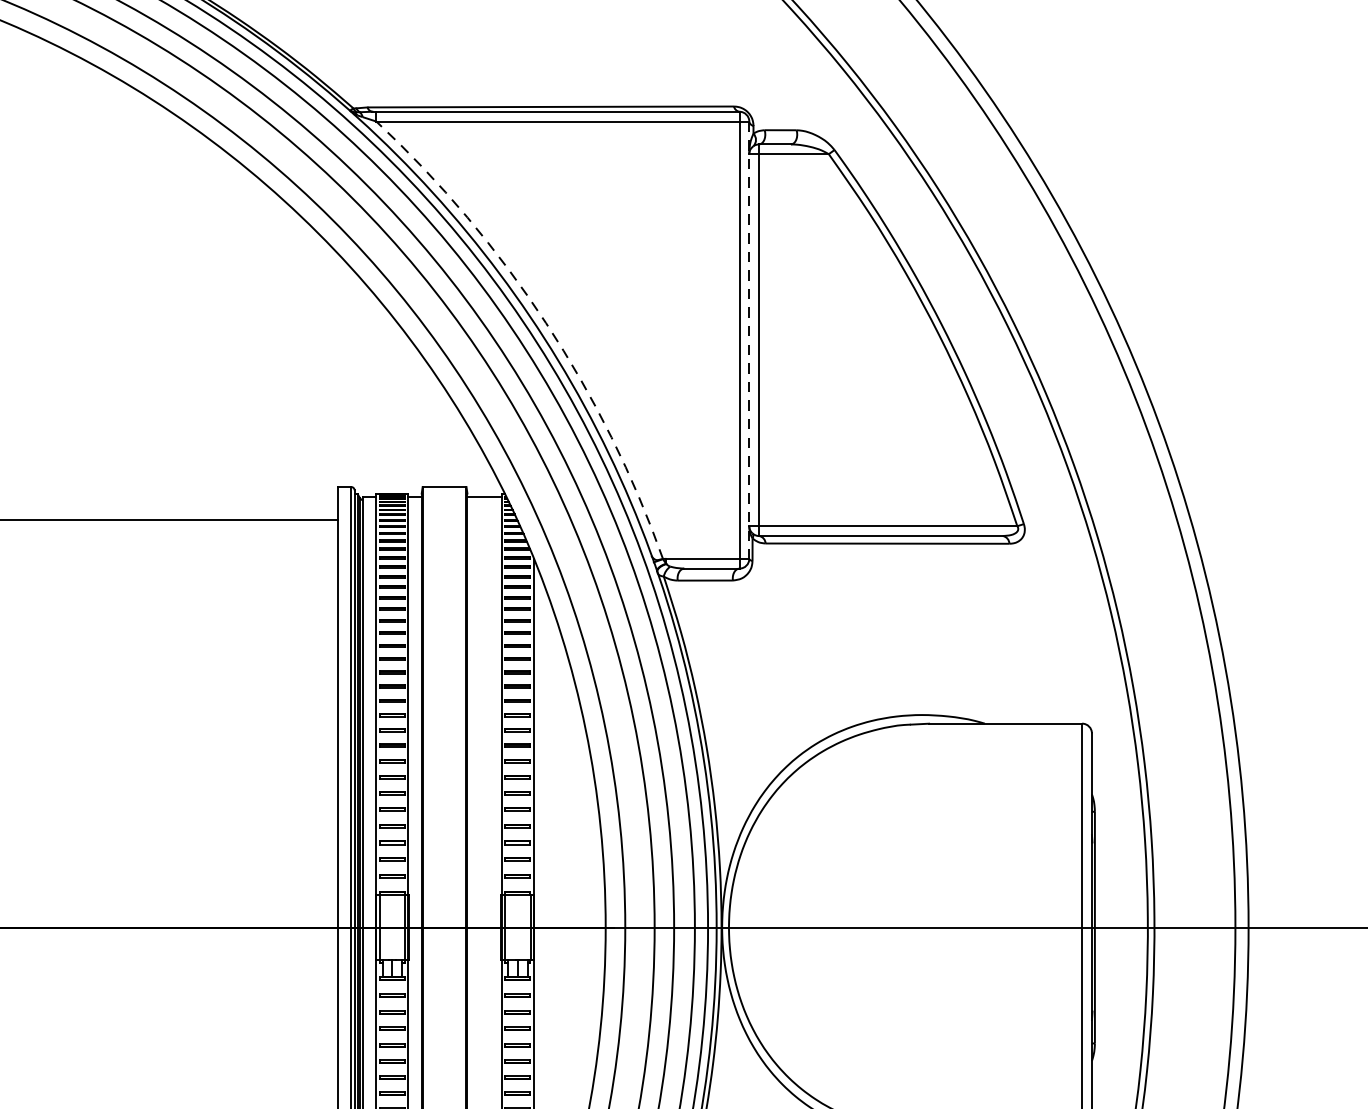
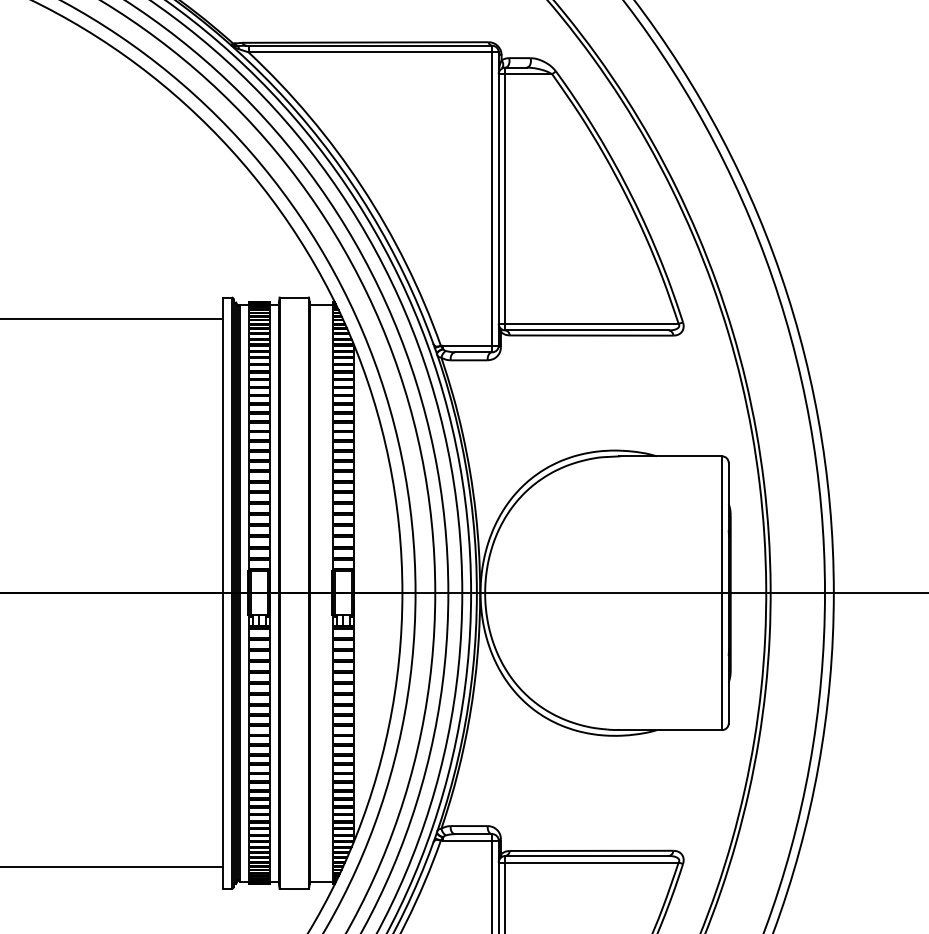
arc: (546, 323) -> (362, 187), dashed -> solid
line: (748, 340) -> (498, 199), dashed -> solid

